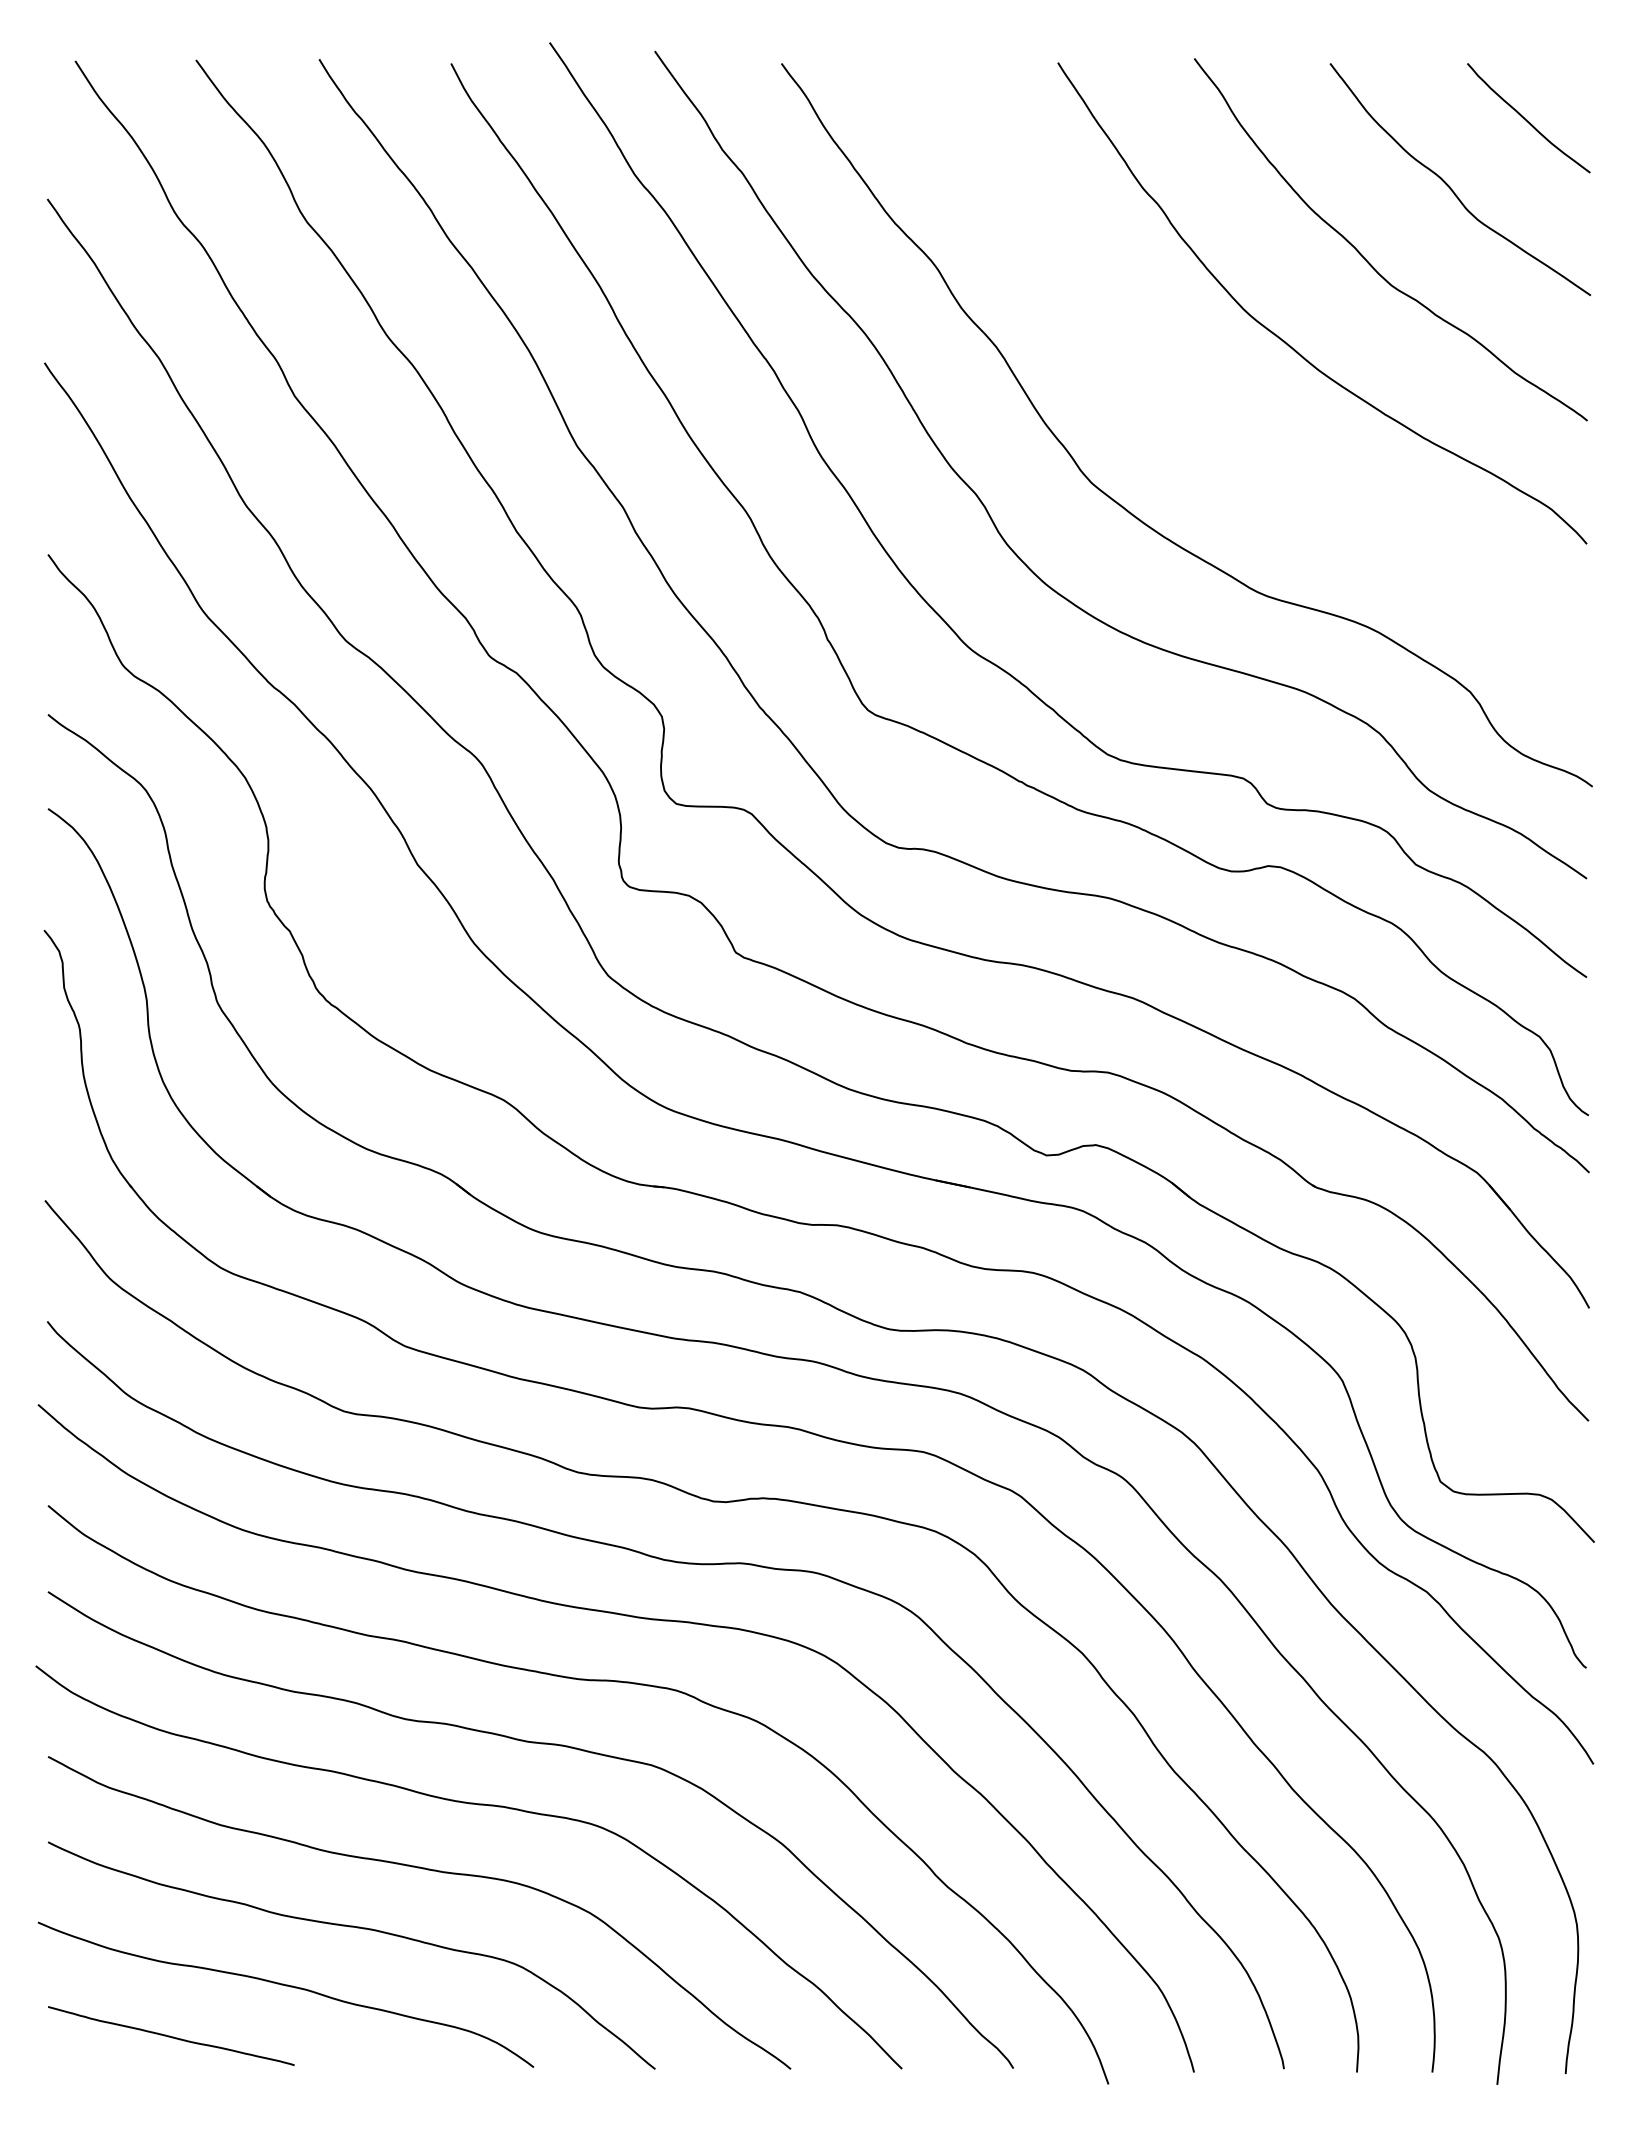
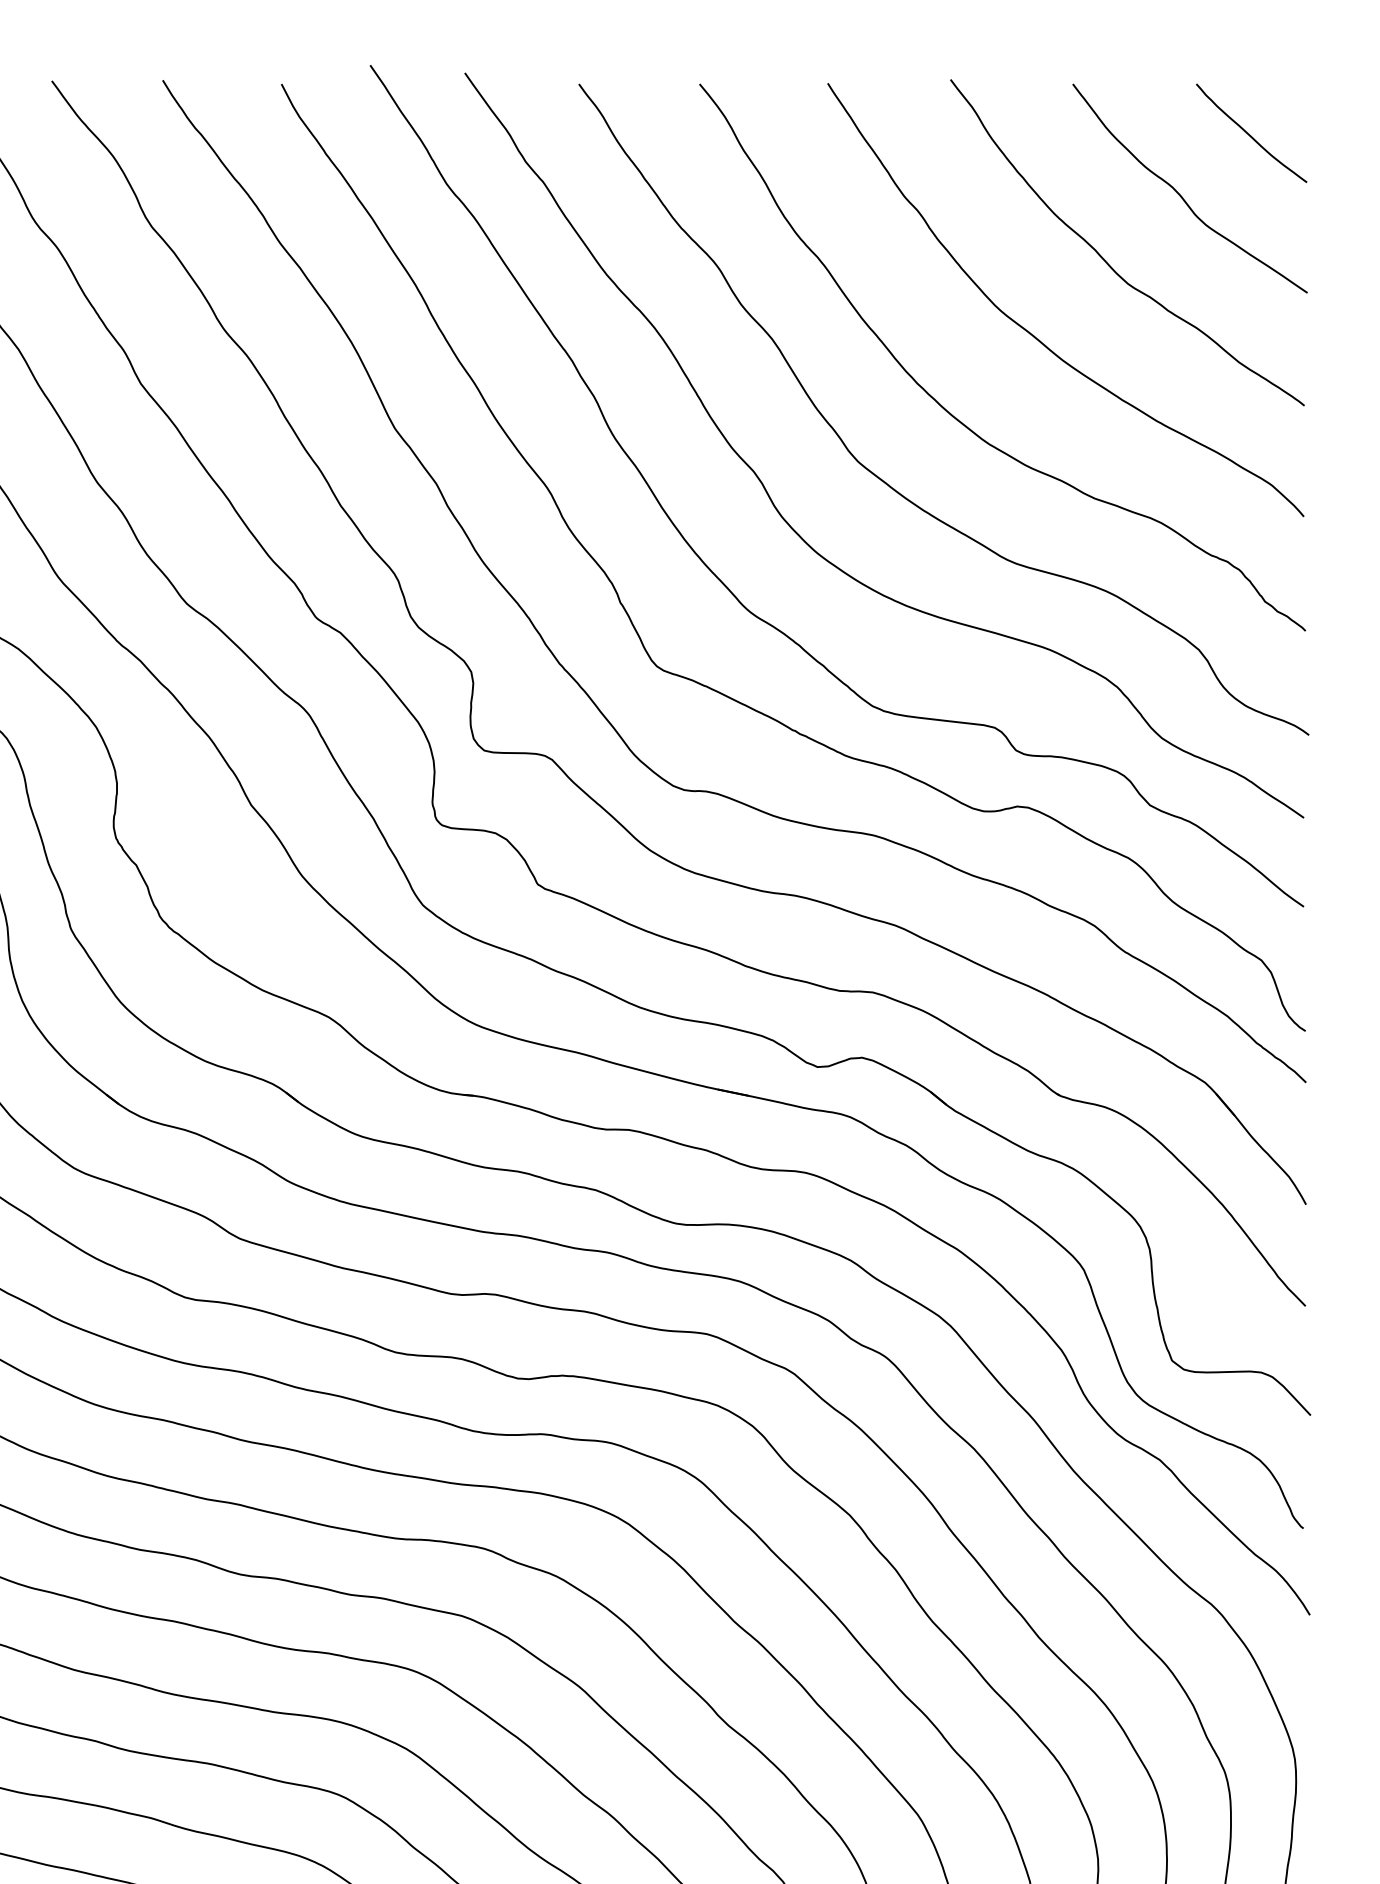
curve: (1201, 434) -> (957, 418), added

